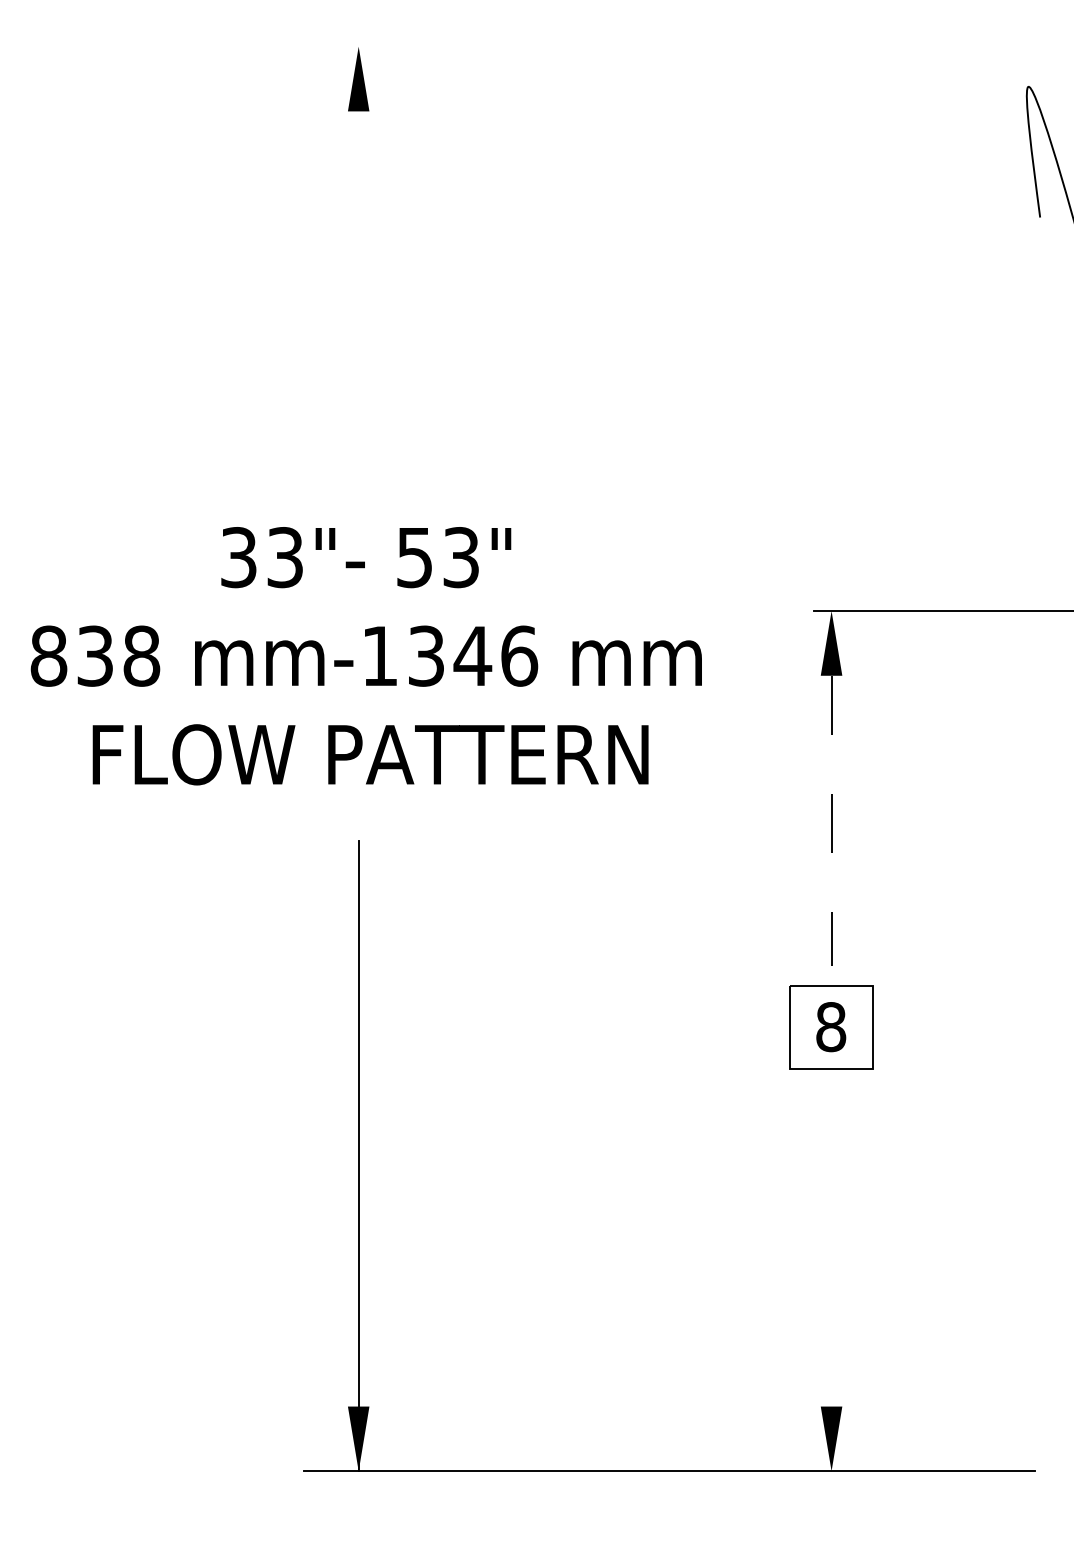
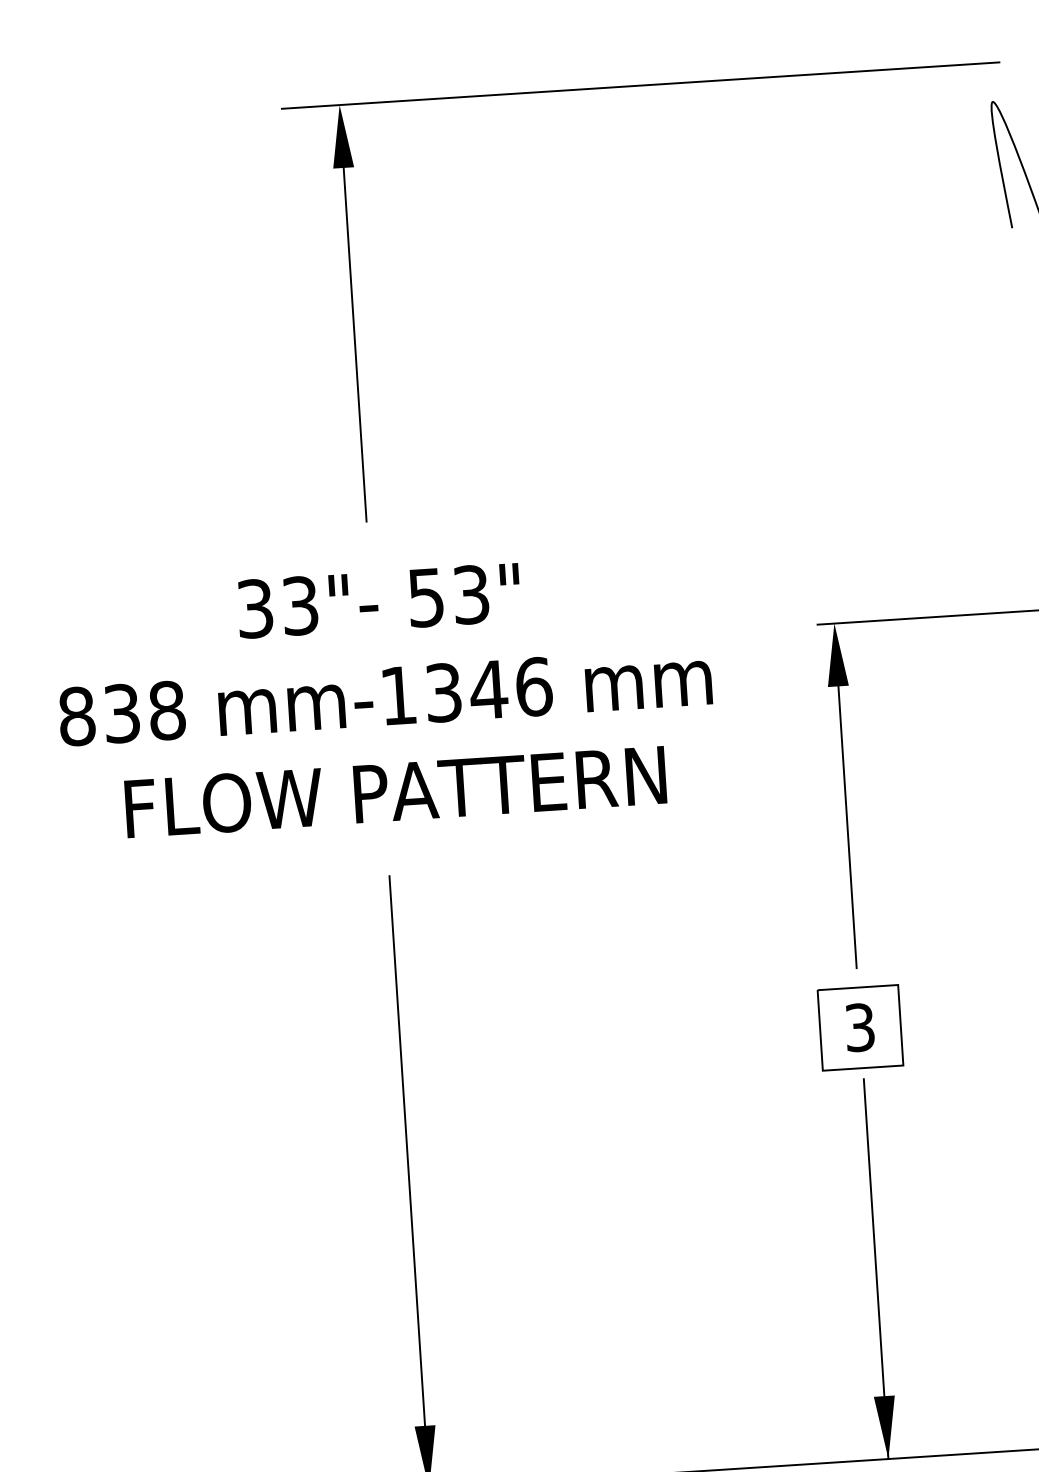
line: (668, 46) -> (640, 85), added
line: (358, 293) -> (354, 344), added
line: (831, 821) -> (847, 827), dashed -> solid
text: (831, 1027) -> (860, 1028), 8 -> 3
line: (831, 1275) -> (876, 1268), added

